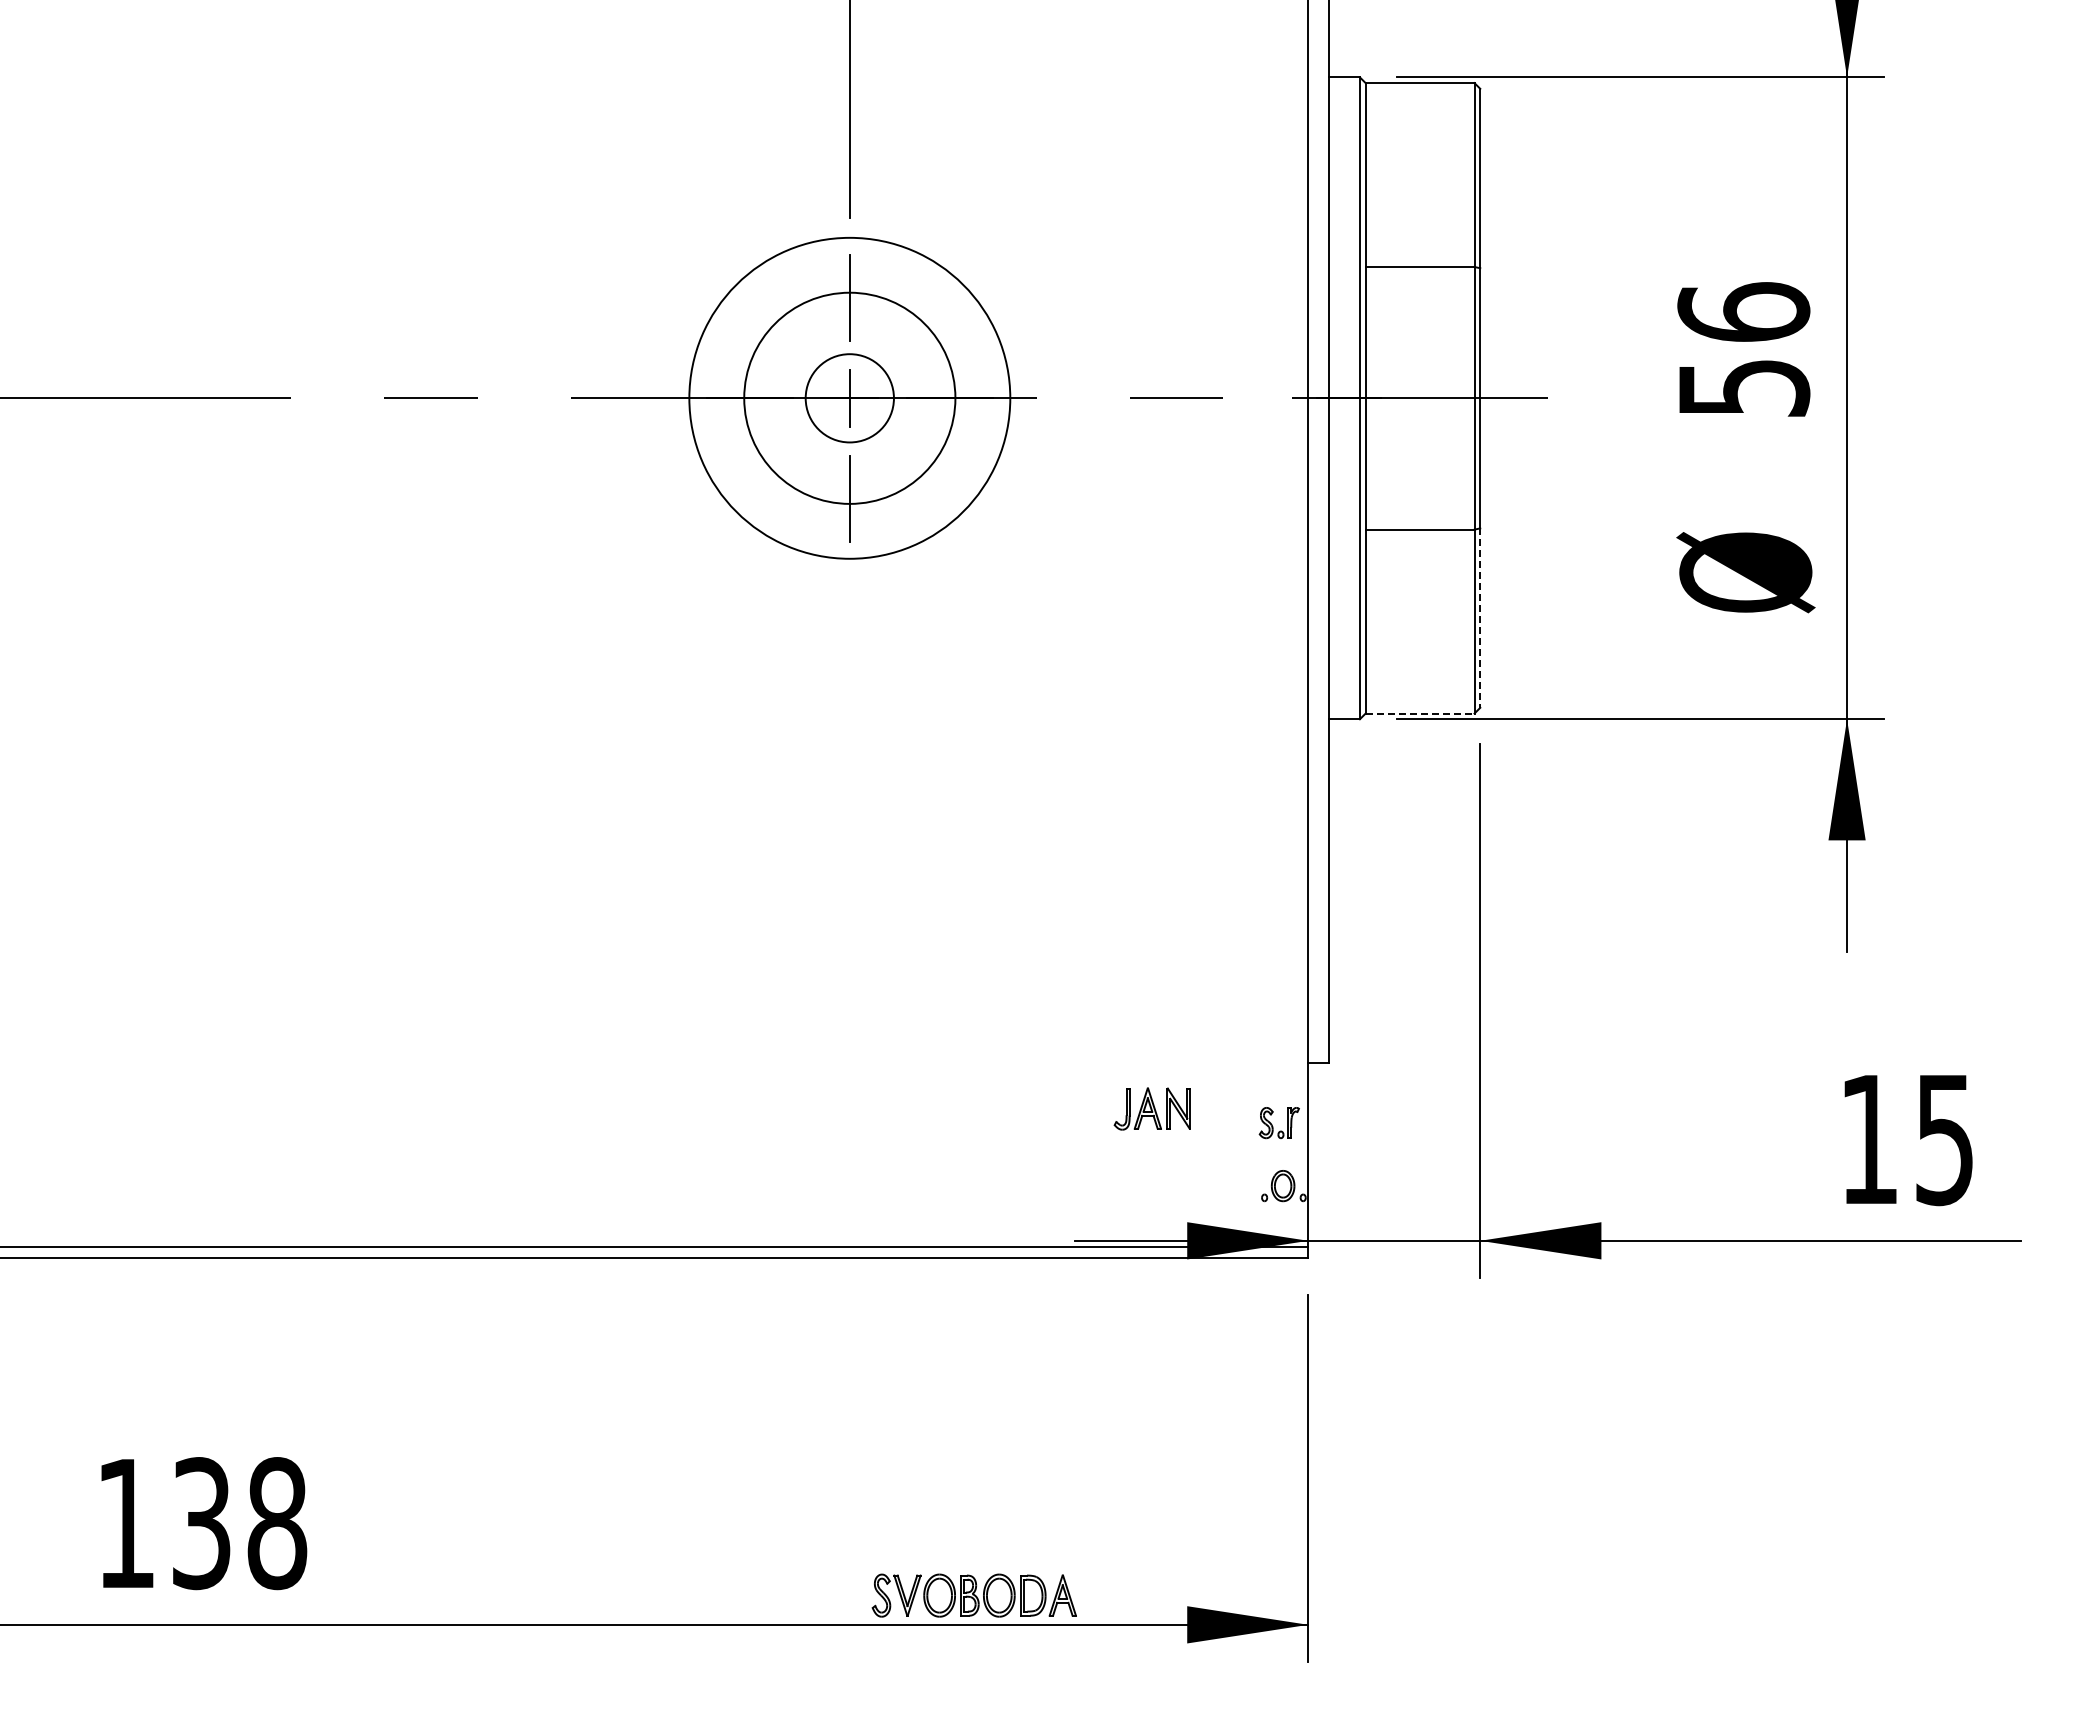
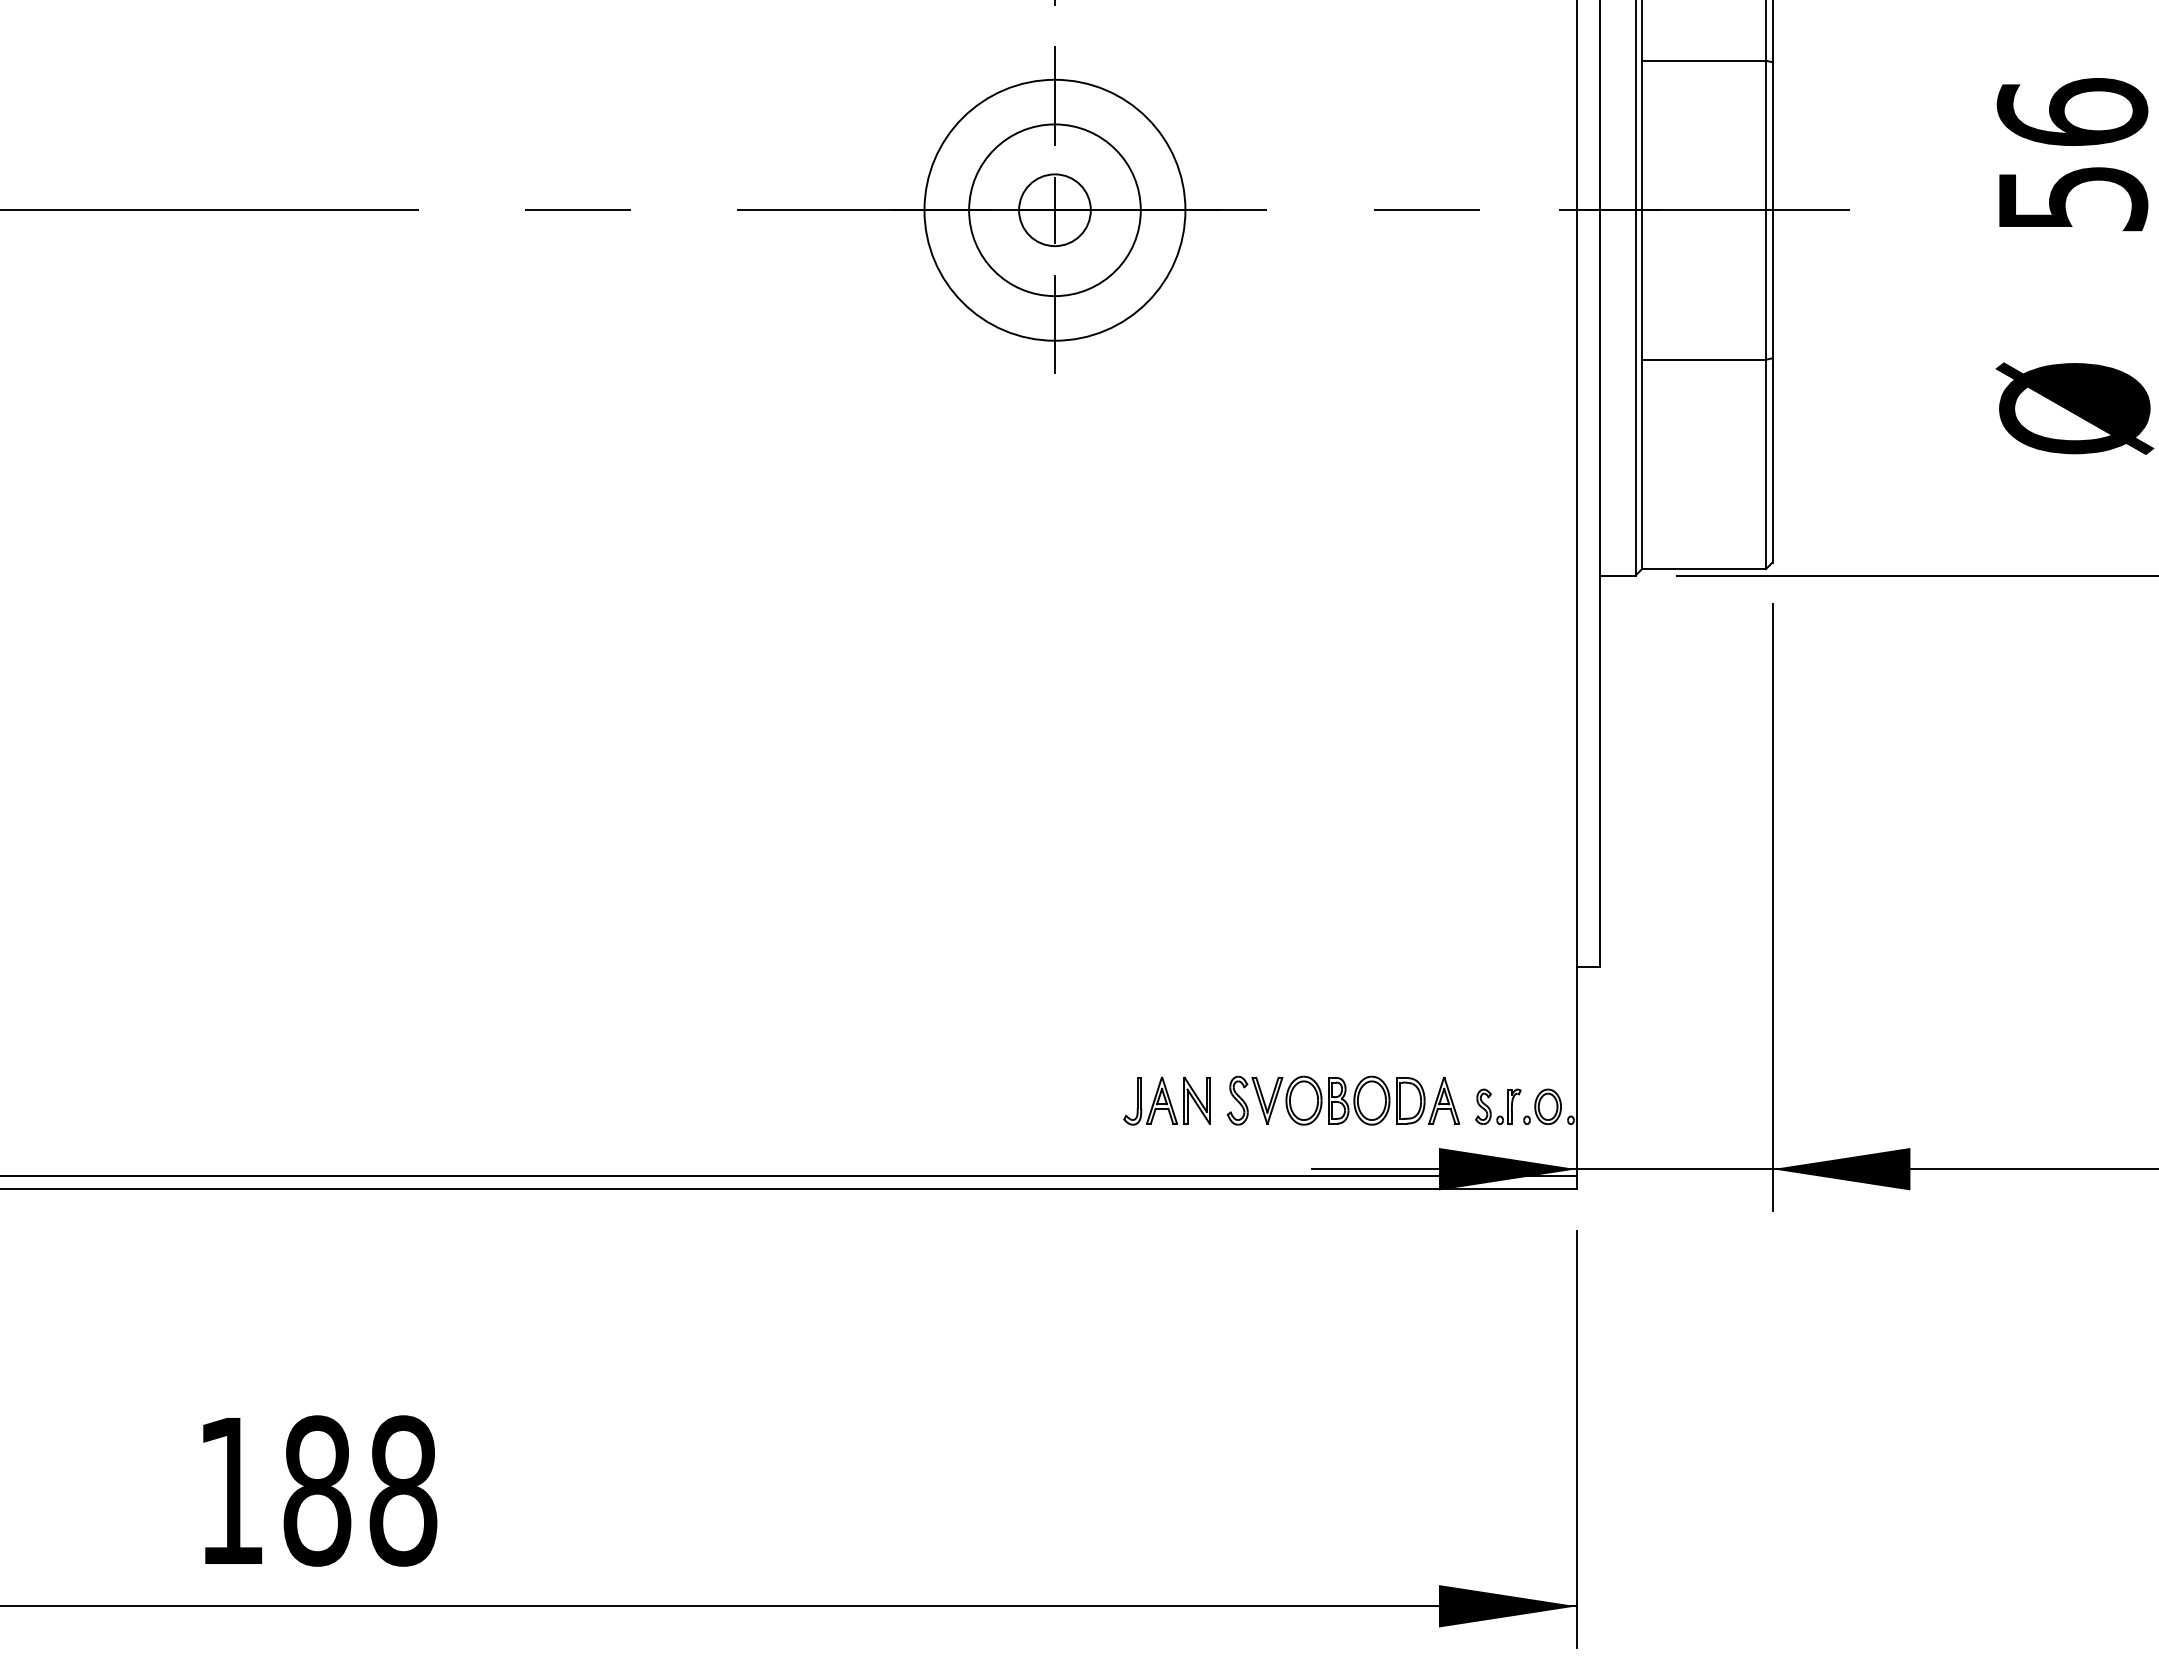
circle: (849, 397) -> (1054, 209), size x0.71
circle: (849, 397) -> (1054, 209), size x0.71
circle: (849, 397) -> (1054, 209), size x0.71
line: (1480, 618) -> (1772, 460), dashed -> solid
line: (1420, 713) -> (1704, 569), dashed -> solid
part: (1151, 1108) -> (1166, 1100), moved
part: (1278, 1123) -> (1497, 1107), moved
text: (201, 1523) -> (317, 1490), 138 -> 188
part: (973, 1595) -> (1342, 1100), moved

